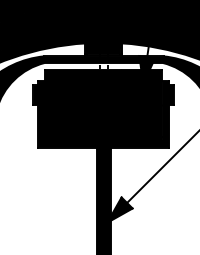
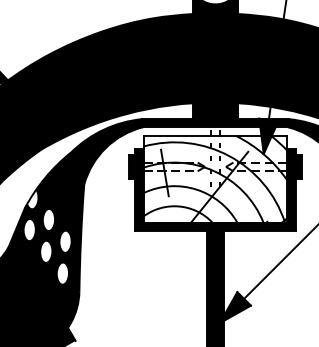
fill: (103, 105) -> (215, 179), removed

